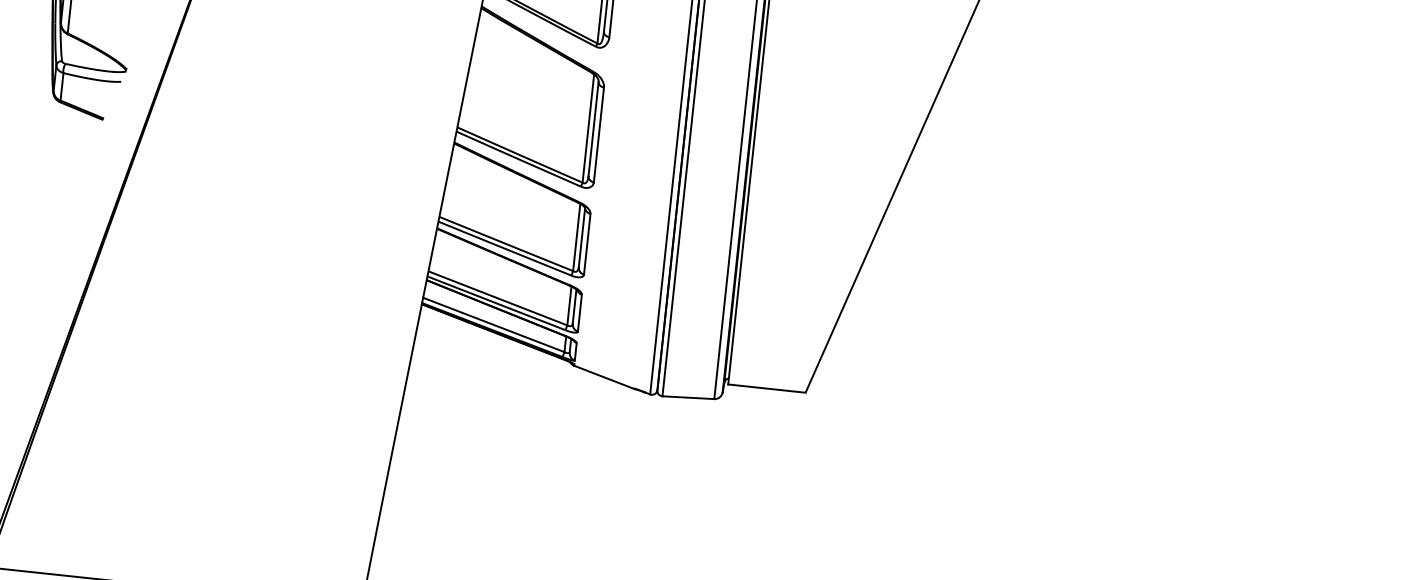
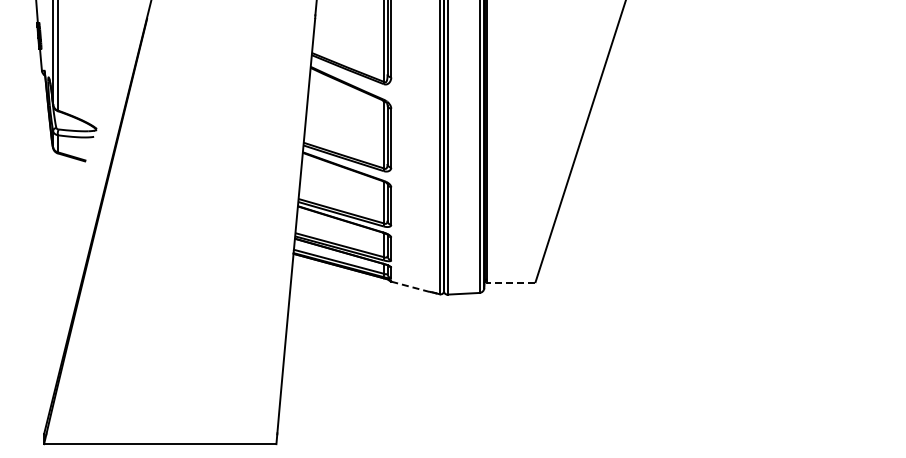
line: (604, 376) -> (410, 286), solid -> dashed
line: (765, 389) -> (510, 283), solid -> dashed

